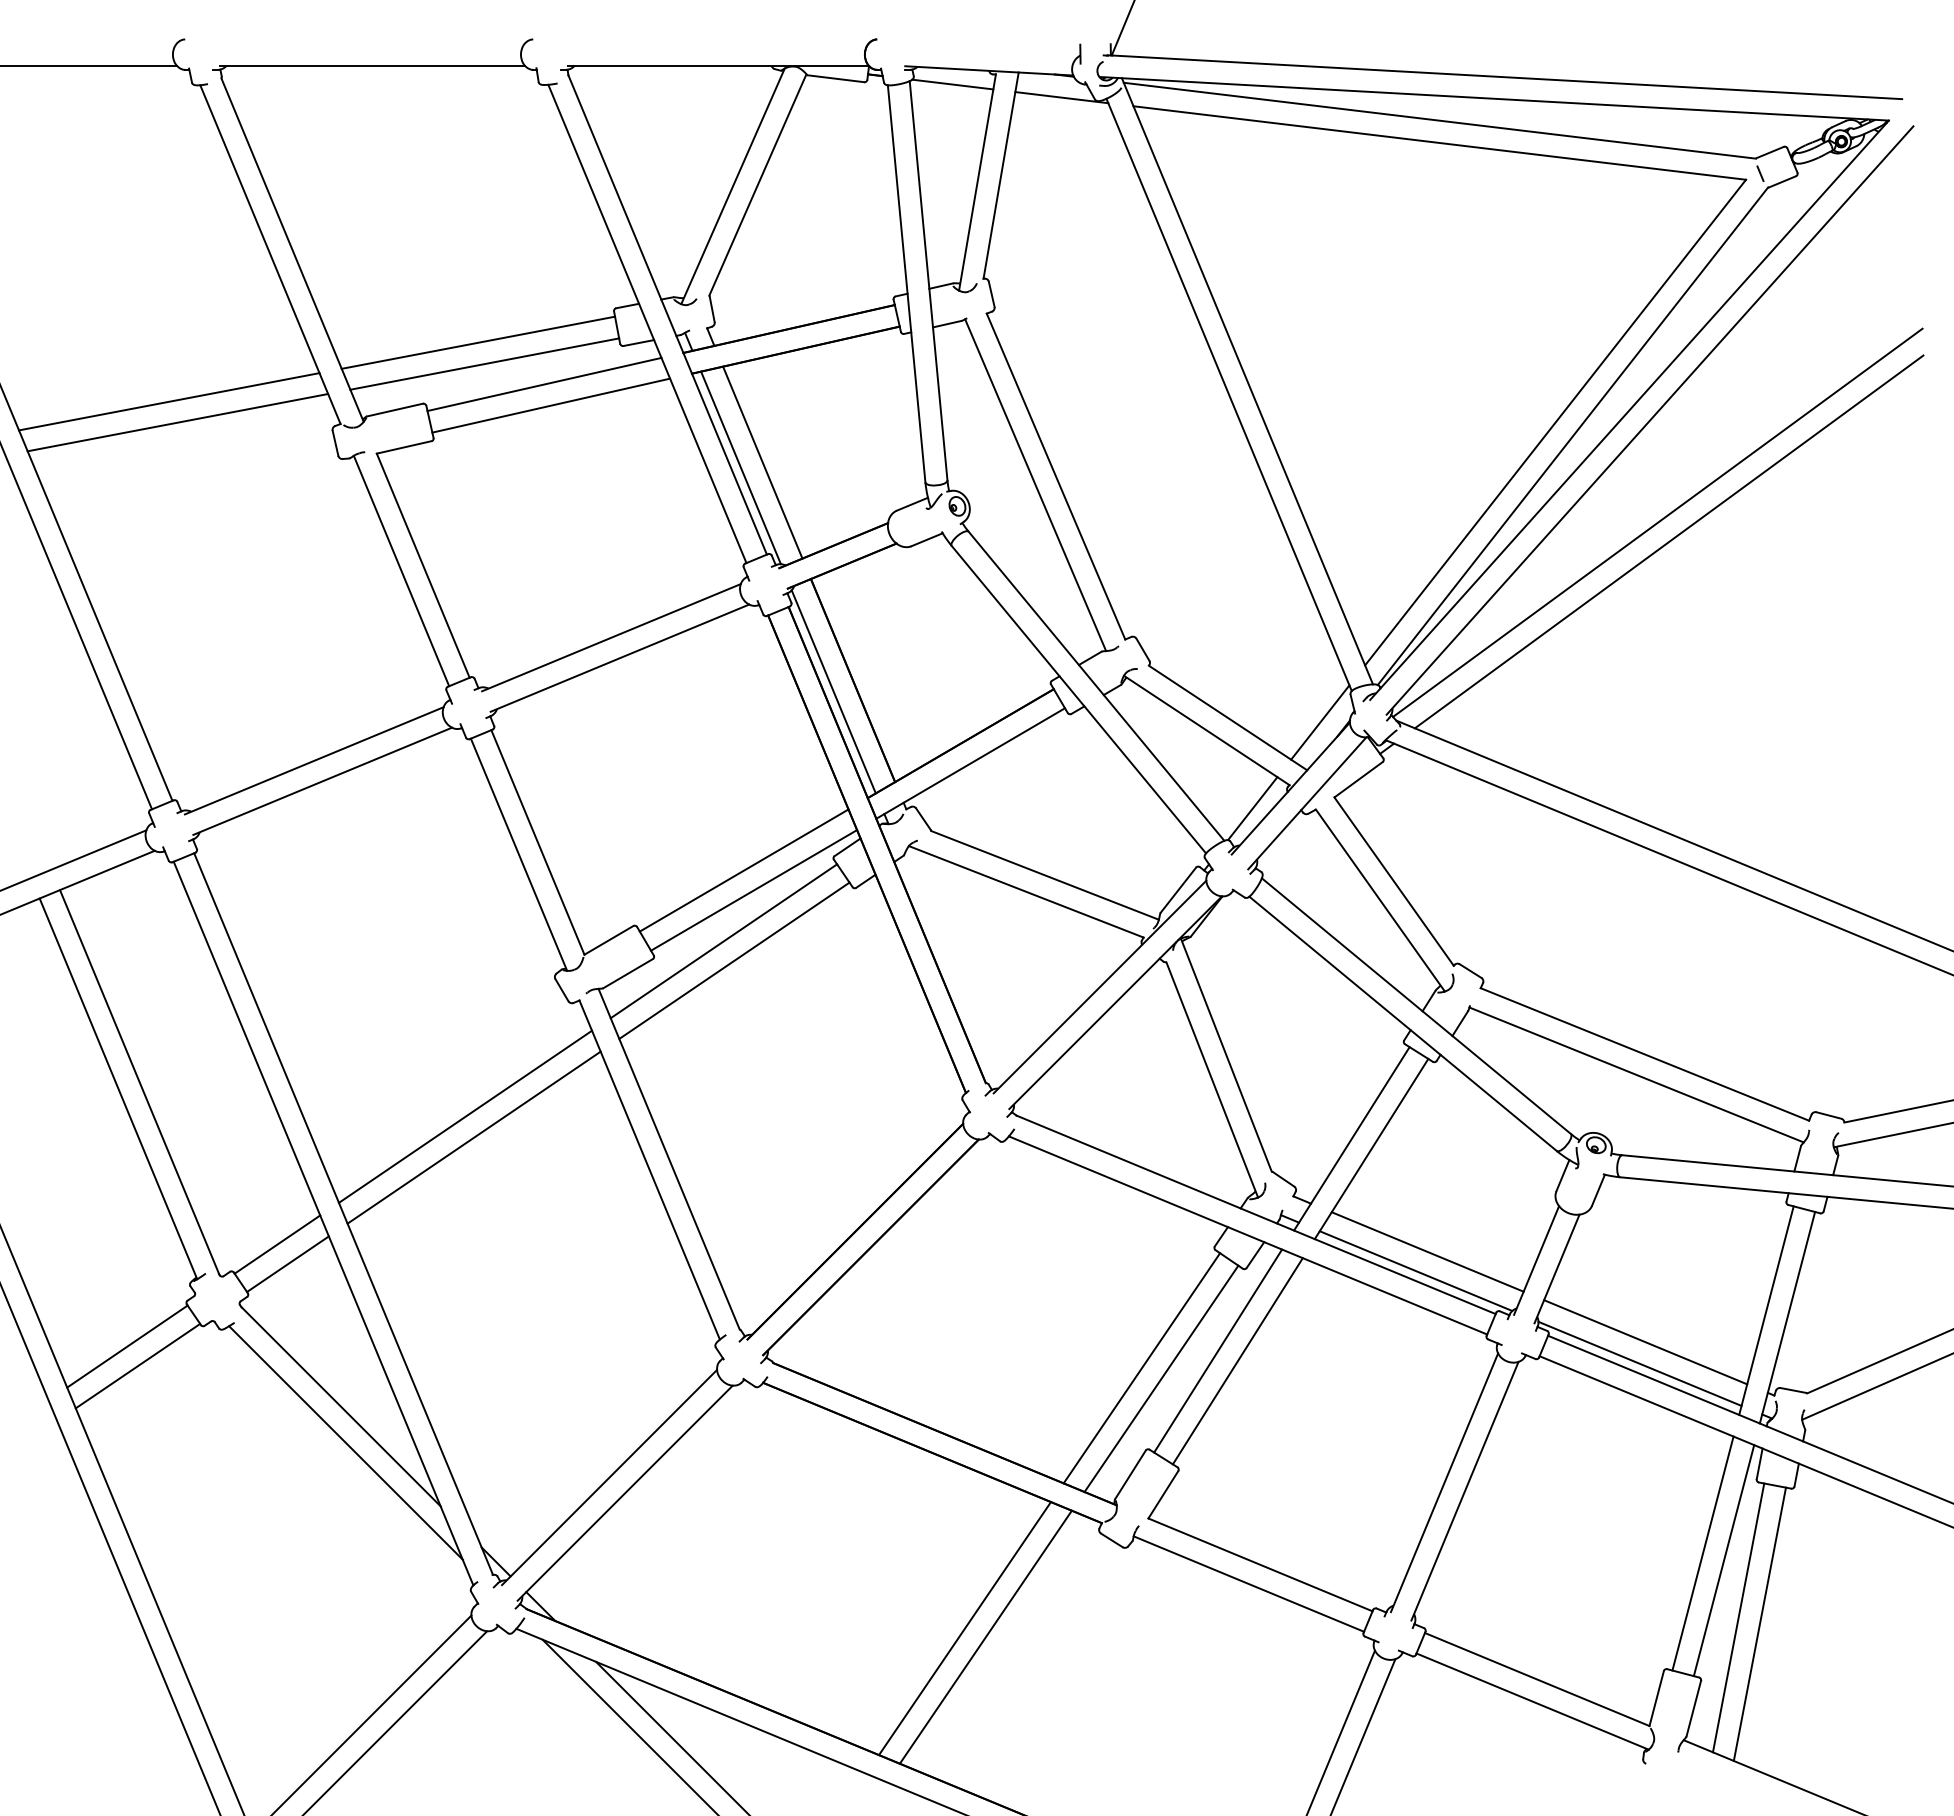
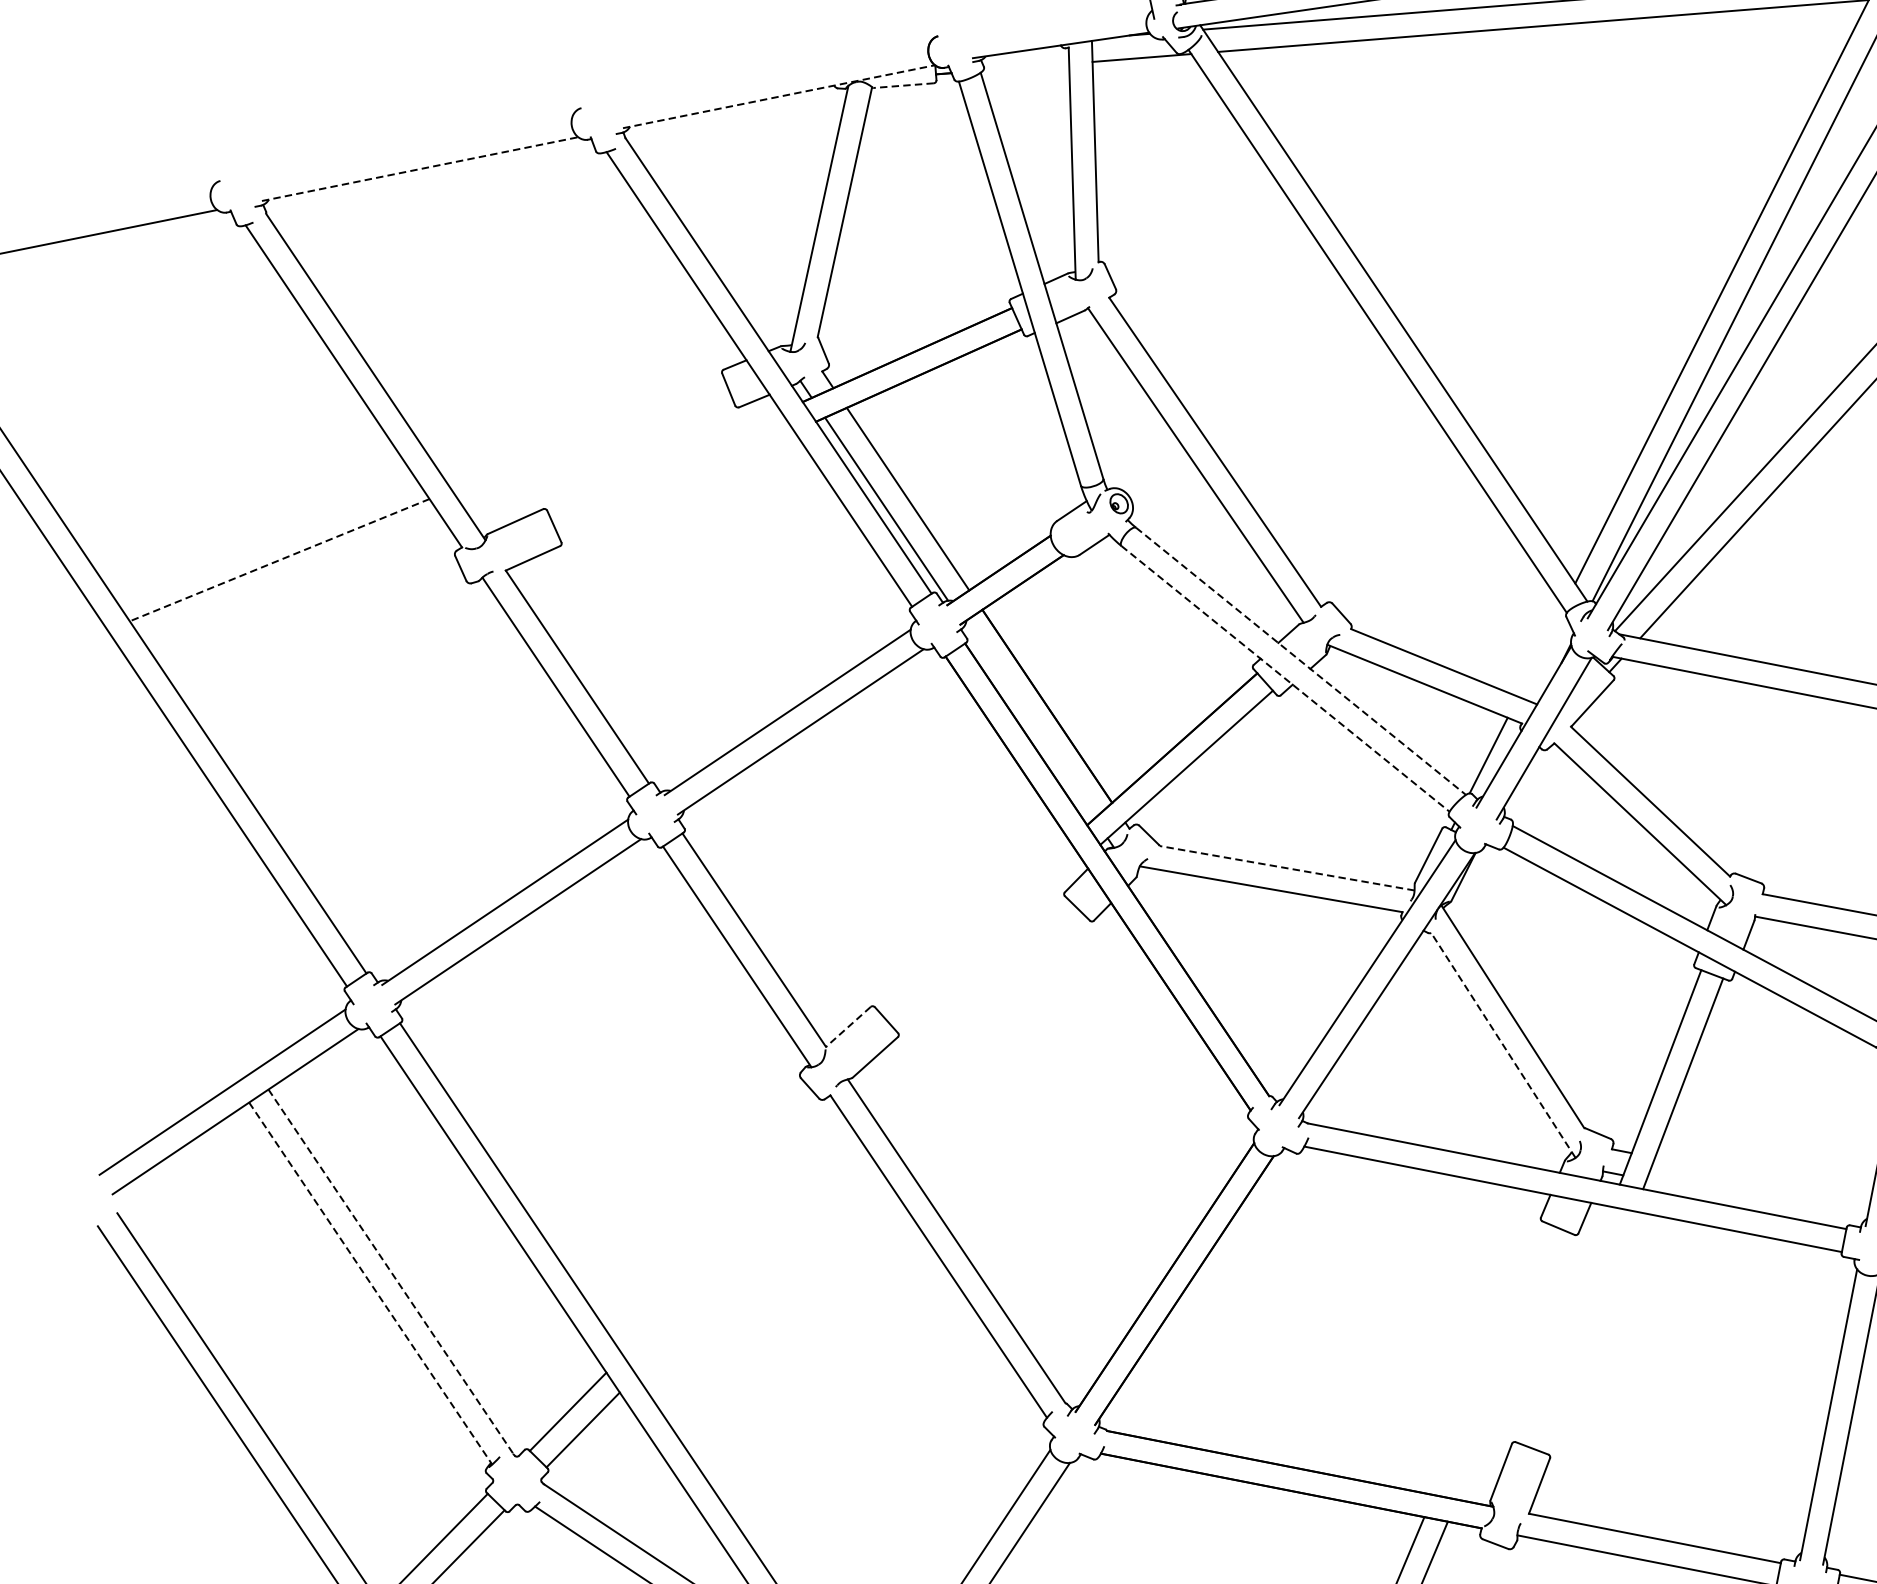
line: (372, 65) -> (420, 168), solid -> dashed
line: (718, 65) -> (779, 96), solid -> dashed
line: (835, 78) -> (903, 85), solid -> dashed
line: (952, 84) -> (1025, 67), removed
line: (478, 342) -> (588, 434), removed
line: (484, 363) -> (598, 454), removed
line: (544, 384) -> (665, 463), removed
line: (168, 401) -> (278, 560), solid -> dashed
line: (551, 405) -> (676, 484), removed
line: (177, 422) -> (292, 579), removed
line: (1096, 686) -> (1301, 661), solid -> dashed
line: (833, 691) -> (1029, 721), removed
line: (1078, 699) -> (1285, 678), solid -> dashed
line: (1320, 722) -> (1540, 652), removed
line: (743, 870) -> (973, 926), removed
line: (1044, 875) -> (1286, 868), solid -> dashed
line: (754, 890) -> (988, 944), removed
line: (608, 940) -> (847, 1027), solid -> dashed
line: (723, 941) -> (967, 1004), removed
line: (734, 960) -> (982, 1021), removed
line: (1212, 1079) -> (1503, 1044), solid -> dashed
line: (139, 1082) -> (391, 1272), solid -> dashed
line: (118, 1089) -> (370, 1284), solid -> dashed
line: (464, 1116) -> (735, 1239), removed
line: (473, 1137) -> (749, 1259), removed
line: (1427, 1251) -> (1762, 1178), removed
line: (1415, 1270) -> (1754, 1200), removed
line: (1218, 1350) -> (1566, 1324), removed
line: (1237, 1361) -> (1588, 1332), removed
line: (1141, 1368) -> (1490, 1359), removed
line: (1161, 1378) -> (1513, 1365), removed

